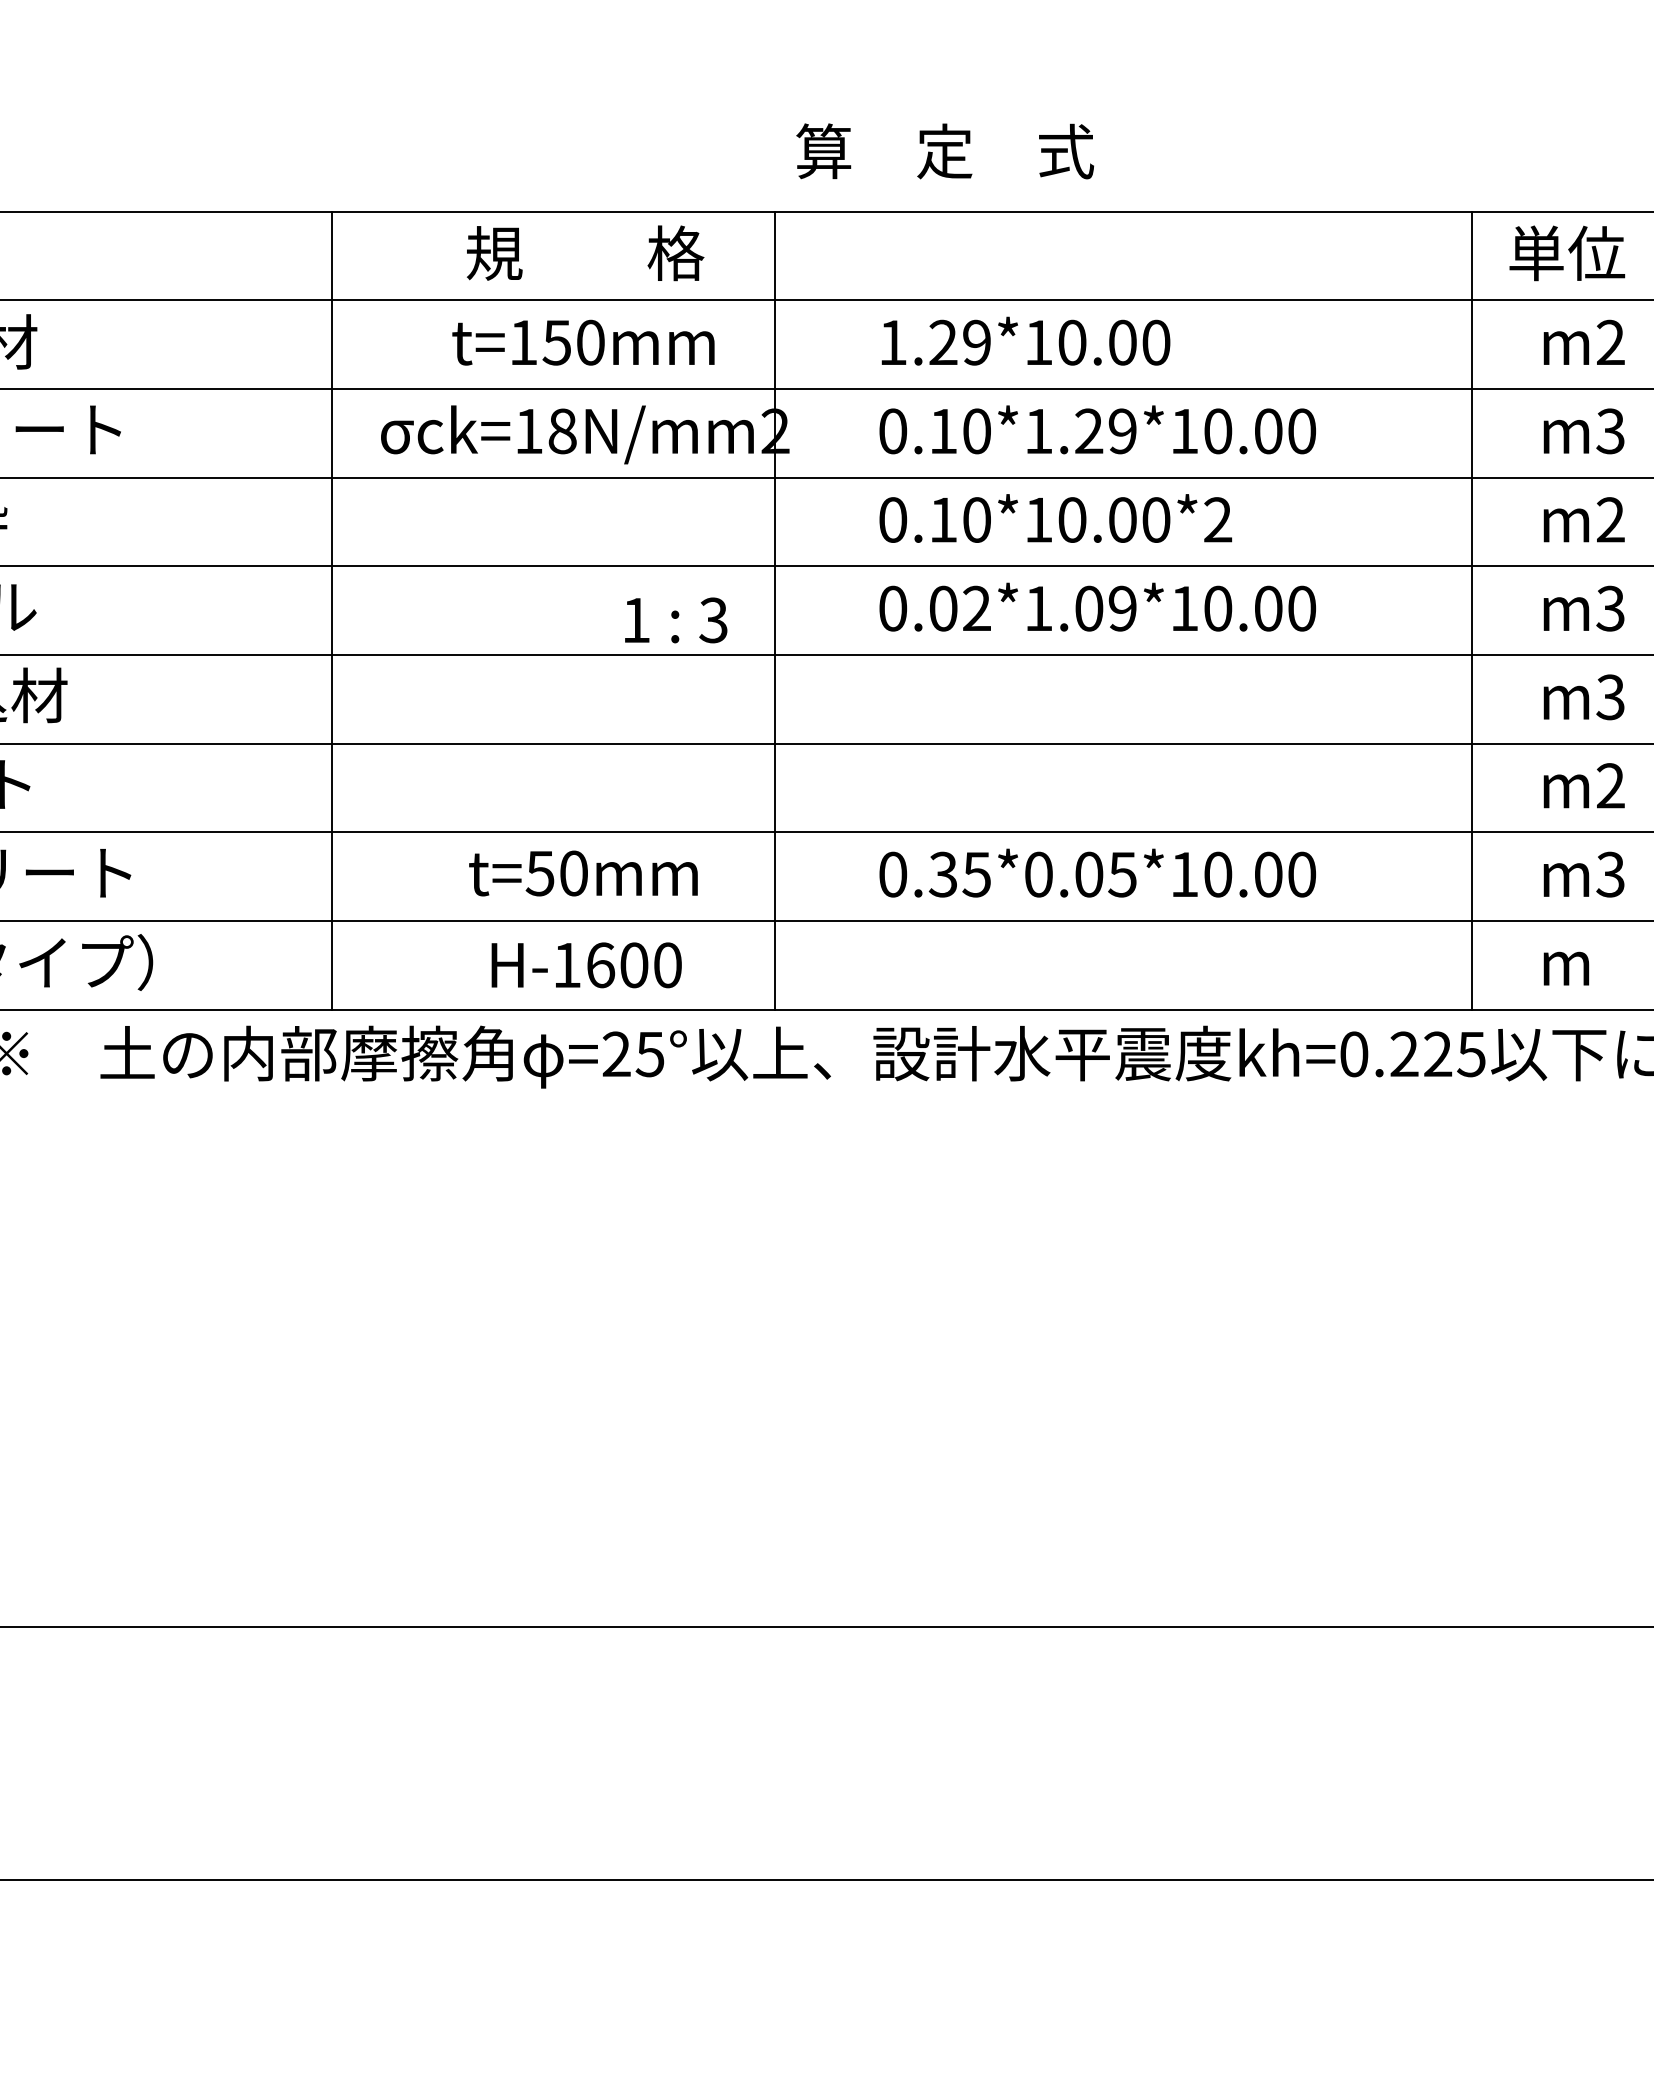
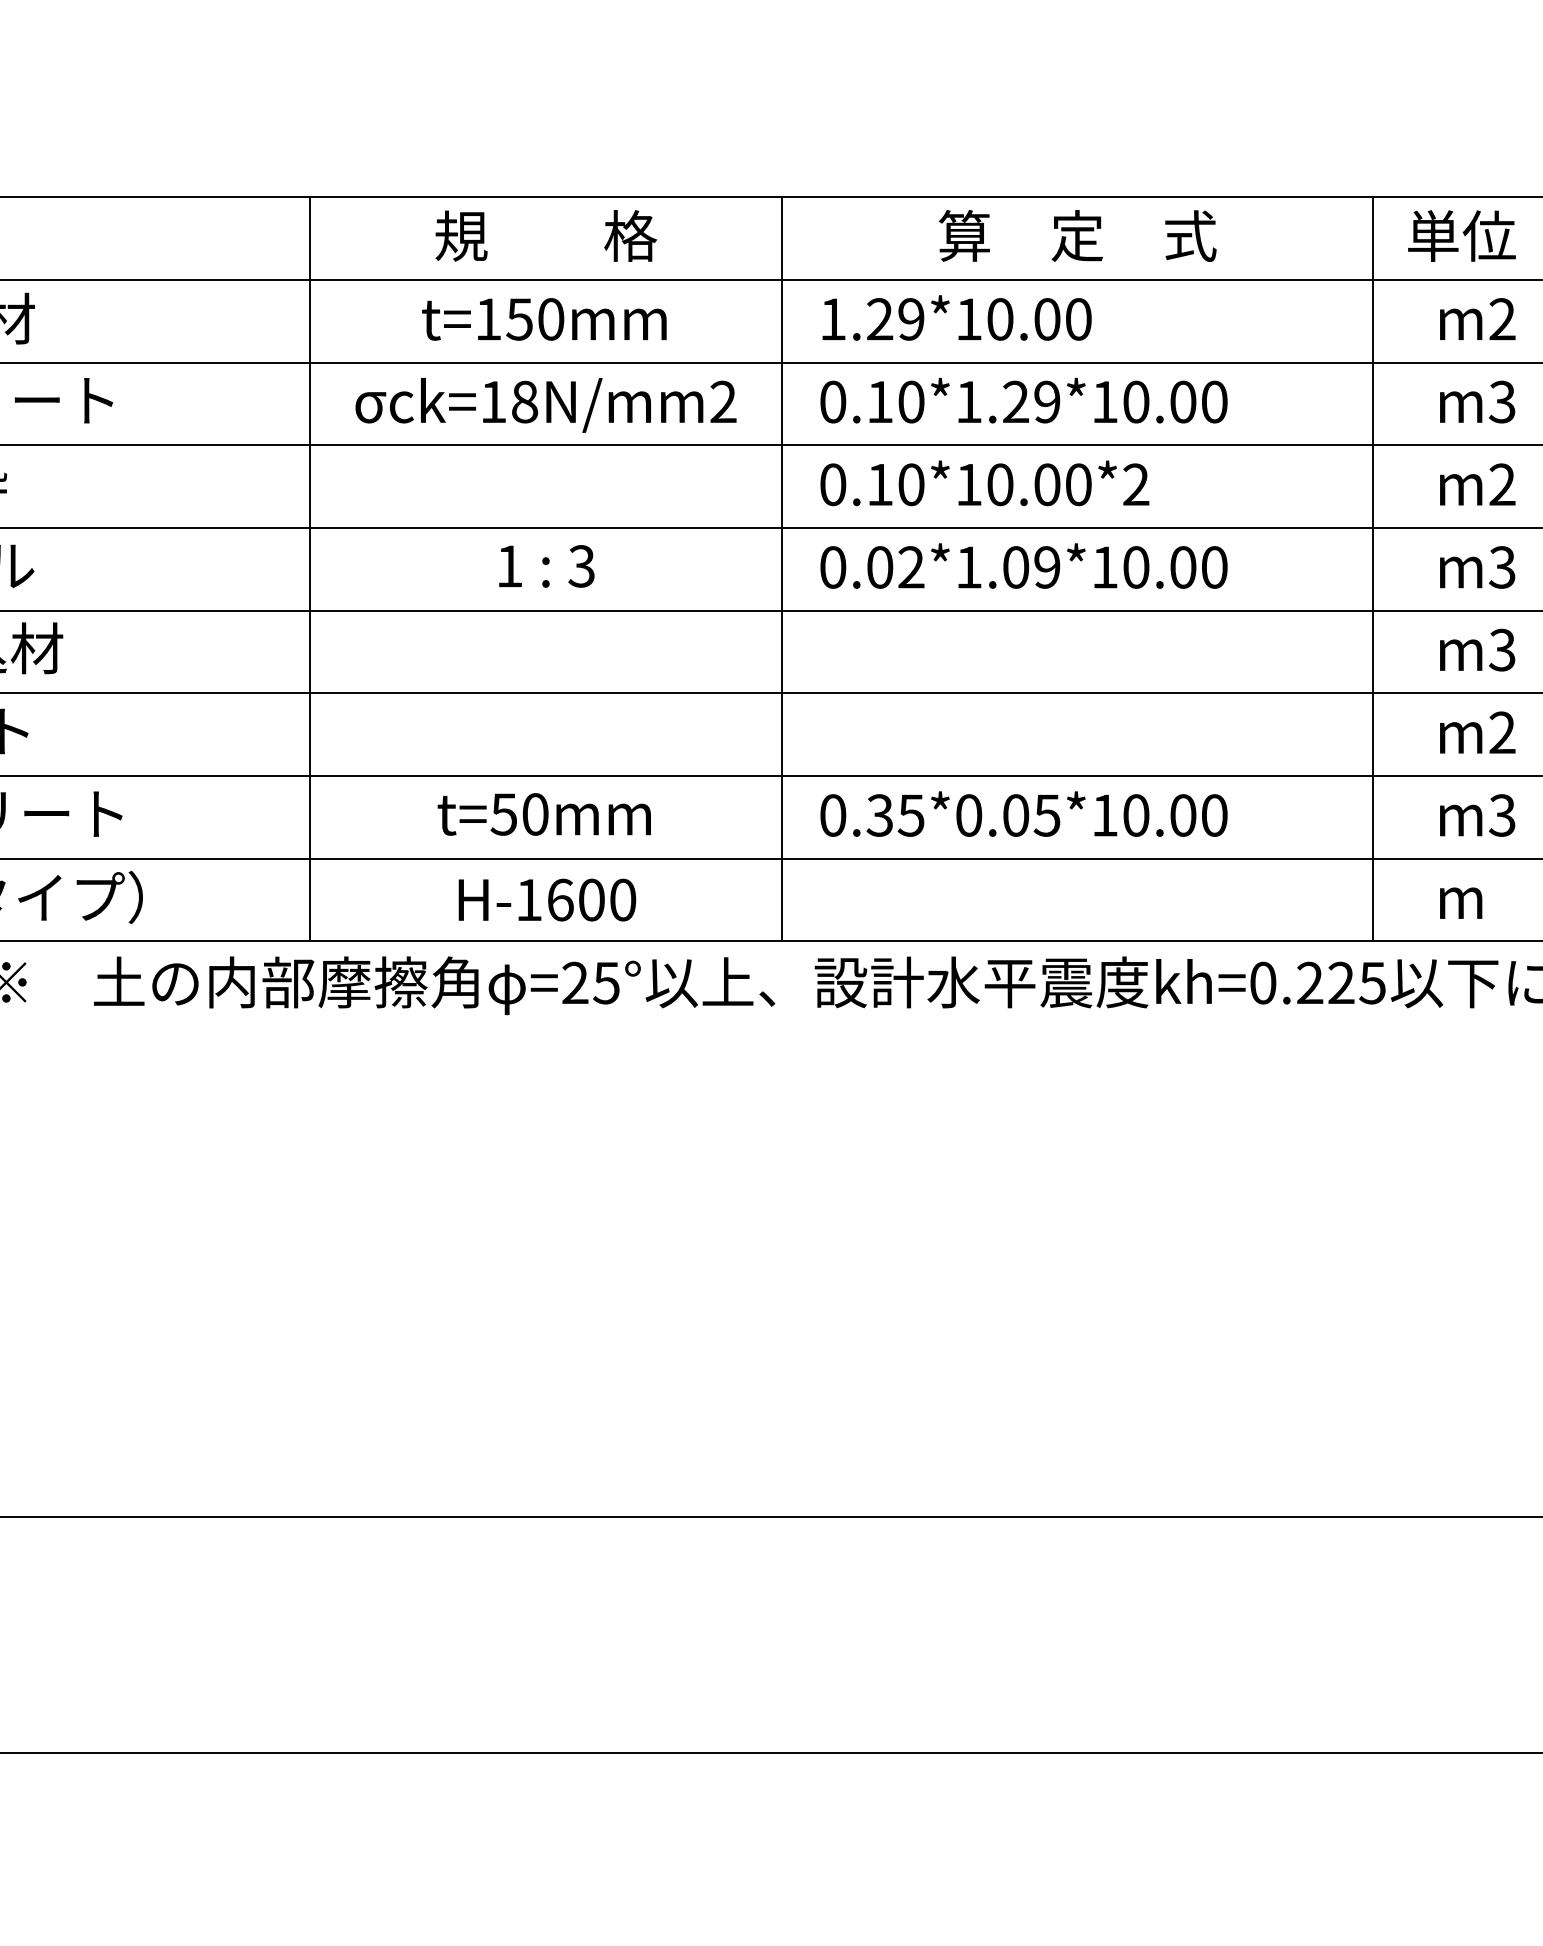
text: (944, 150) -> (1077, 235), moved
line: (775, 610) -> (782, 569), moved
text: (675, 620) -> (546, 566), moved

